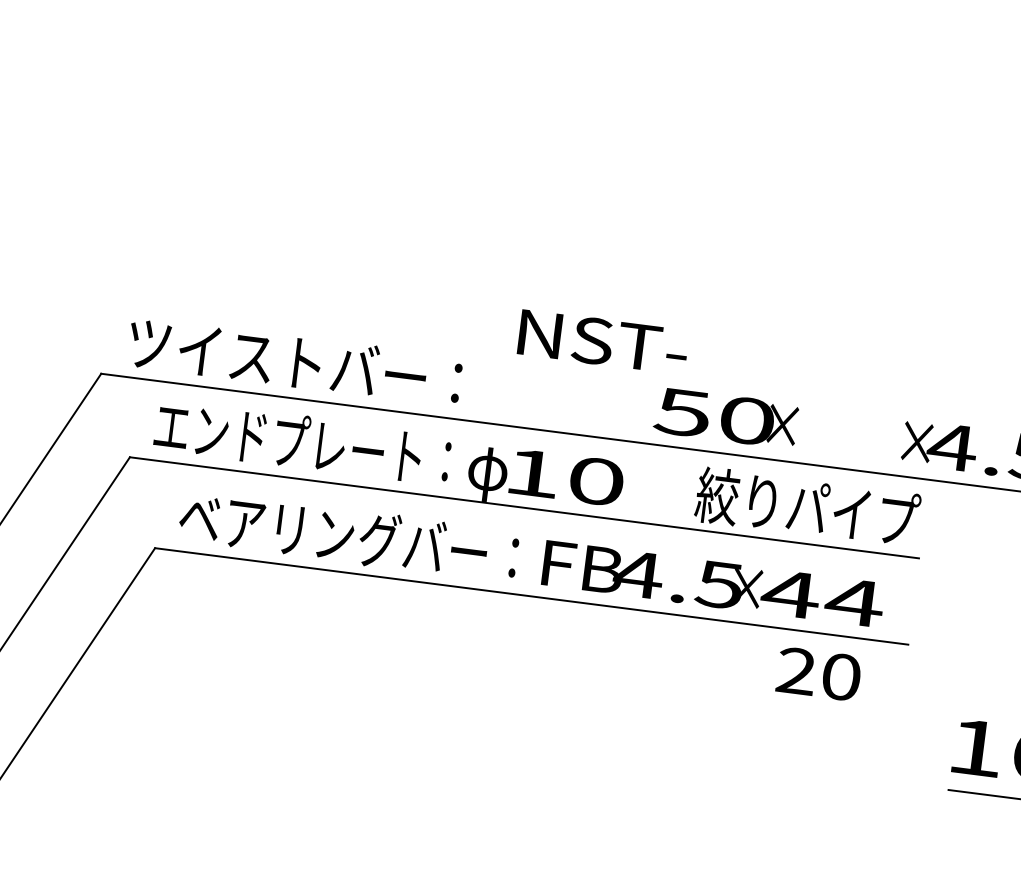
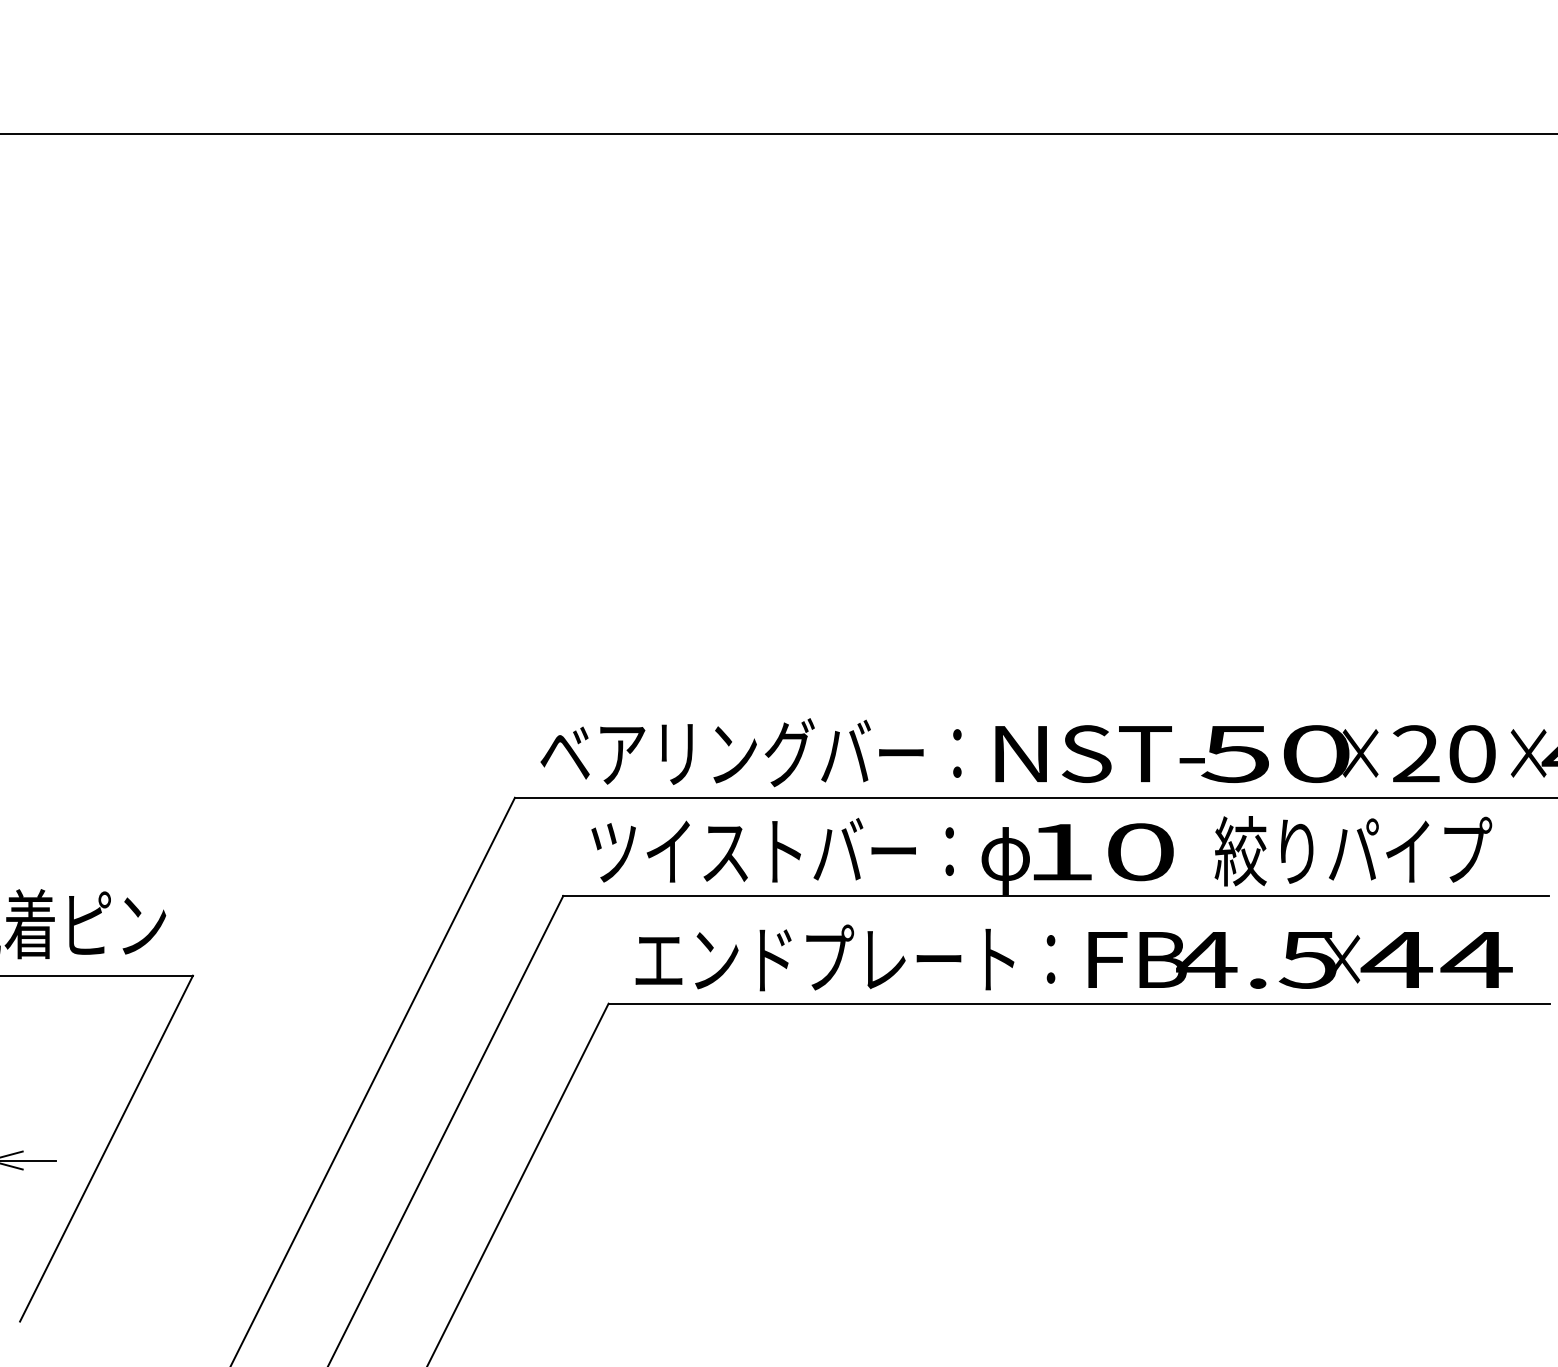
text: (602, 341) -> (1099, 753), moved
text: (294, 361) -> (750, 752), ツイストバー： -> ベアリングバー：
text: (302, 441) -> (772, 849), エンドプレート： -> ツイストバー：
text: (807, 507) -> (1353, 851), moved
text: (333, 534) -> (825, 958), ベアリングバー： -> エンドプレート：
text: (819, 673) -> (1444, 753), moved

